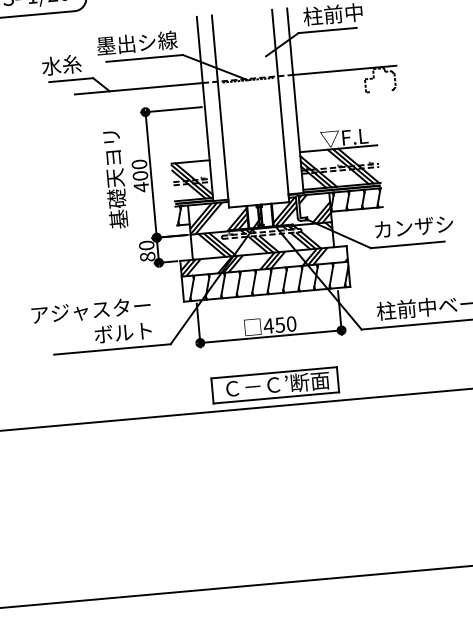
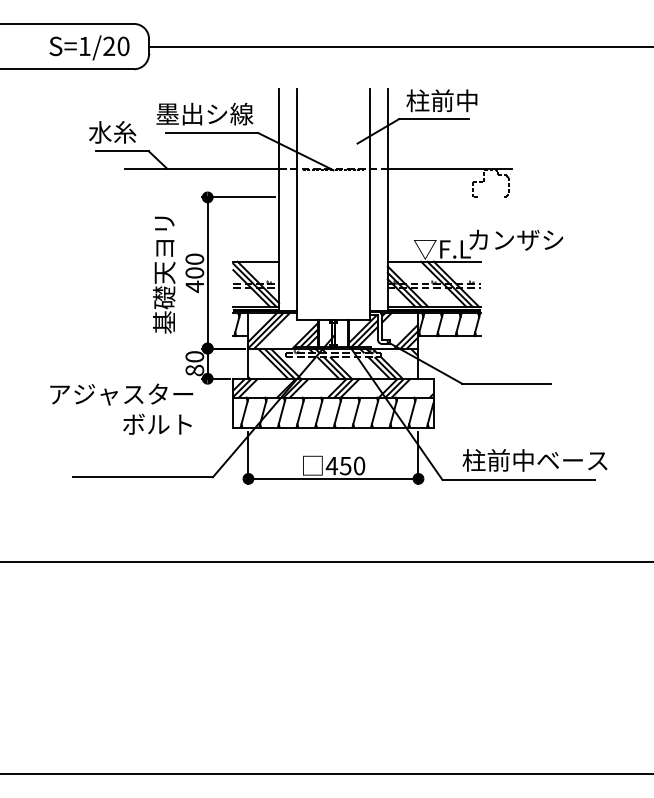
text: (414, 226) -> (516, 239), moved
text: (92, 322) -> (121, 408), moved
part: (275, 385) -> (333, 537), removed

